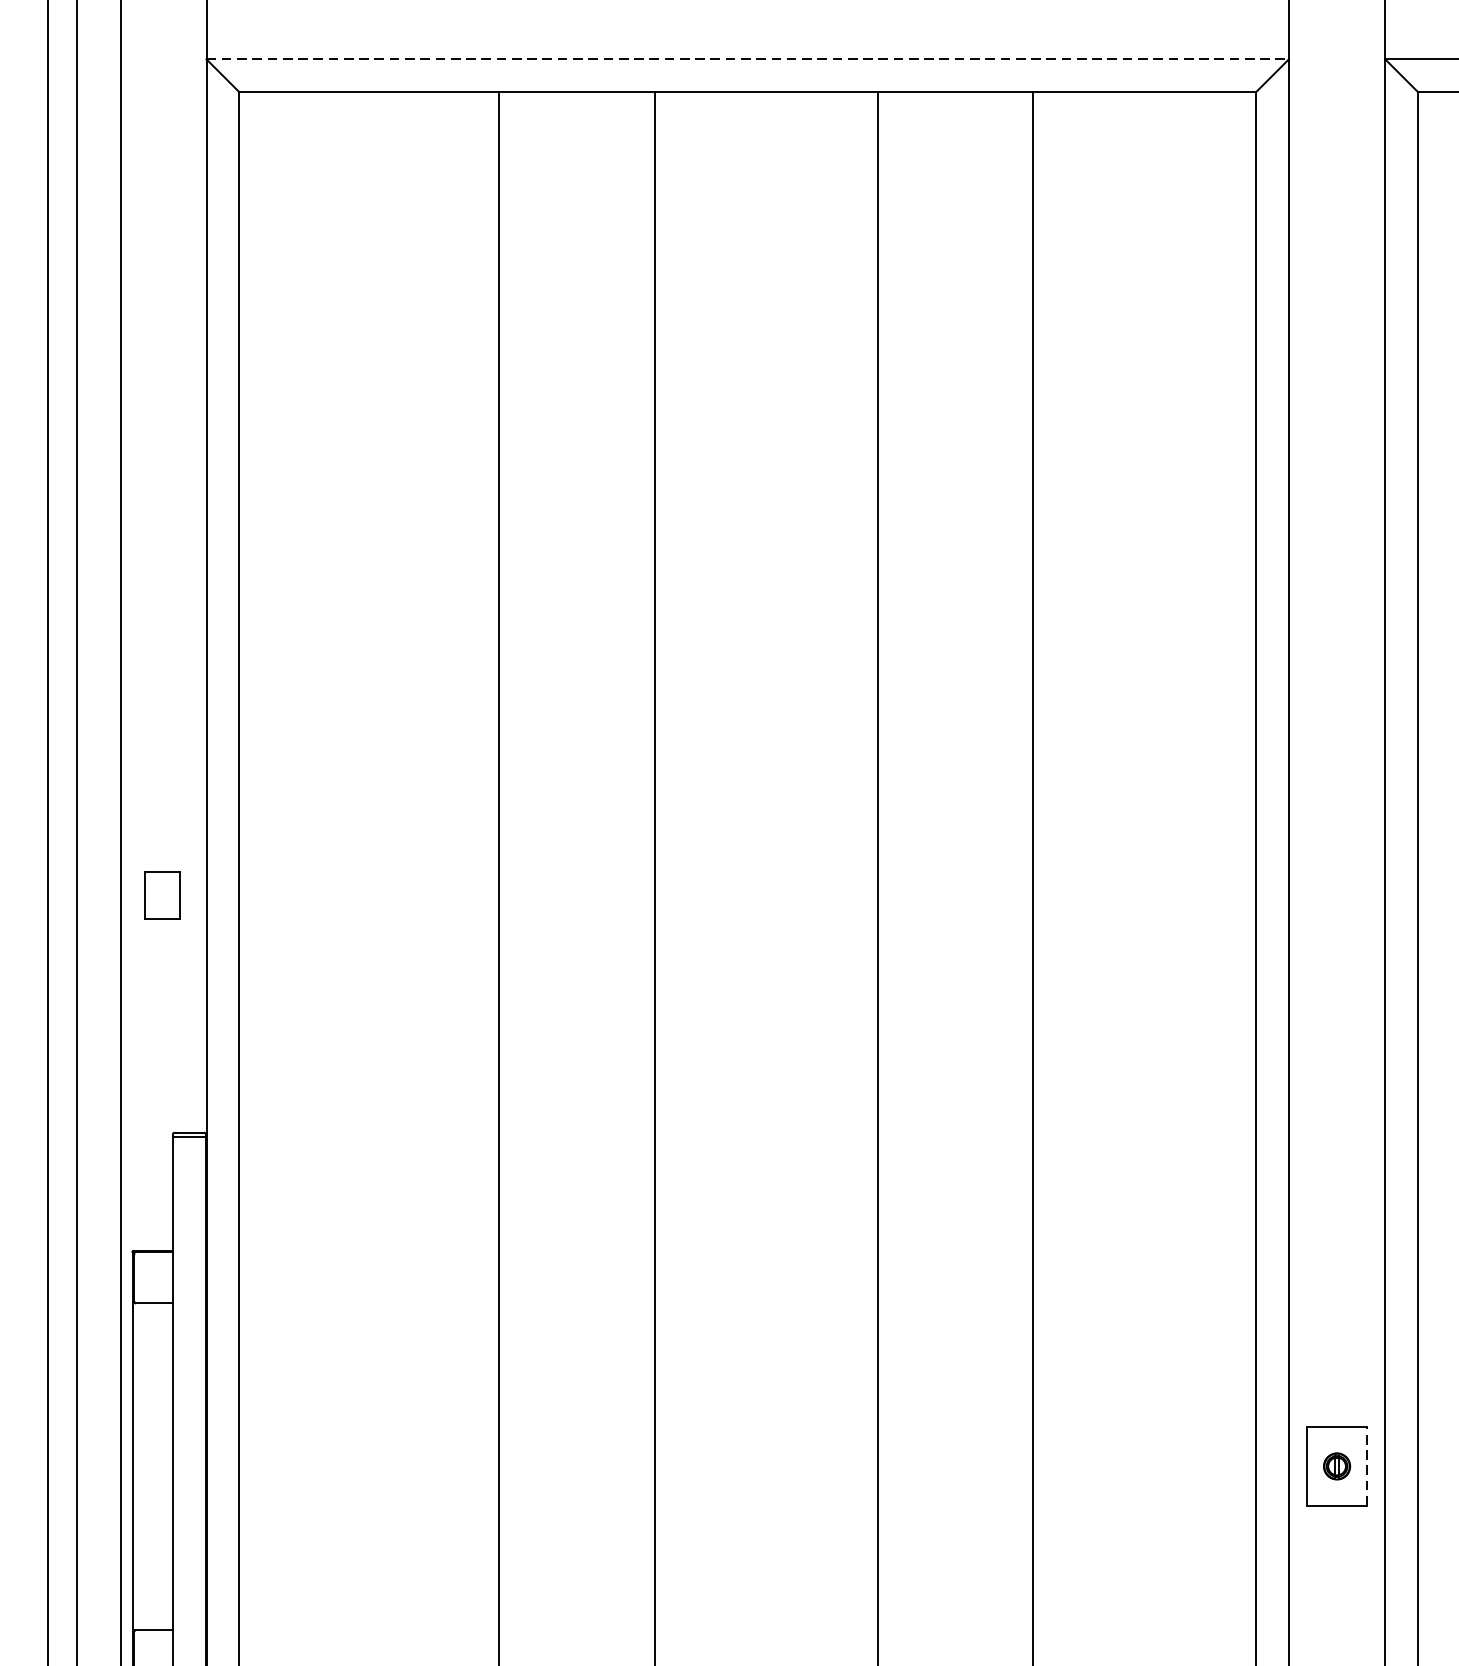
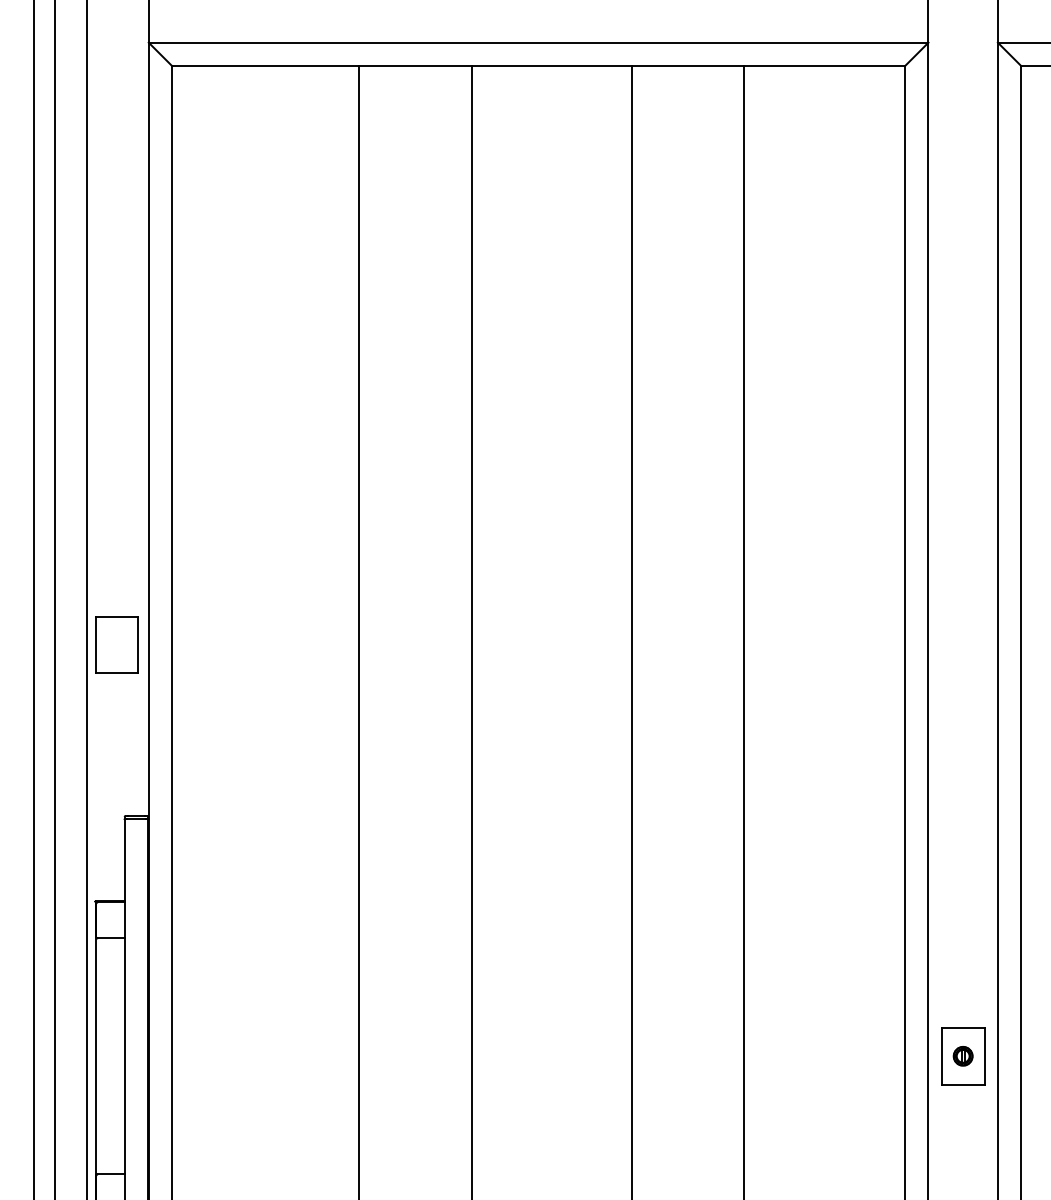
line: (747, 59) -> (538, 42), dashed -> solid
part: (161, 894) -> (116, 644), size x1.67
line: (1366, 1465) -> (984, 1055), dashed -> solid

